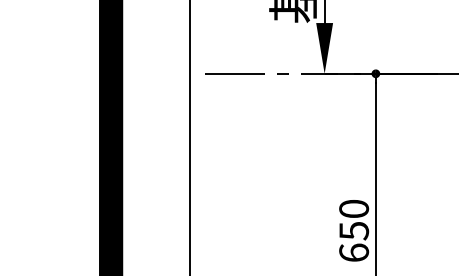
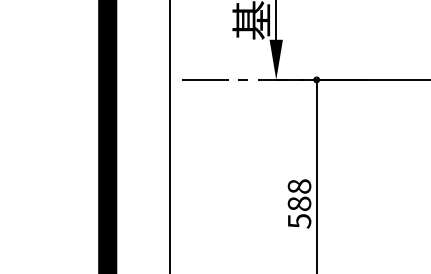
text: (354, 230) -> (299, 203), 650 -> 588

